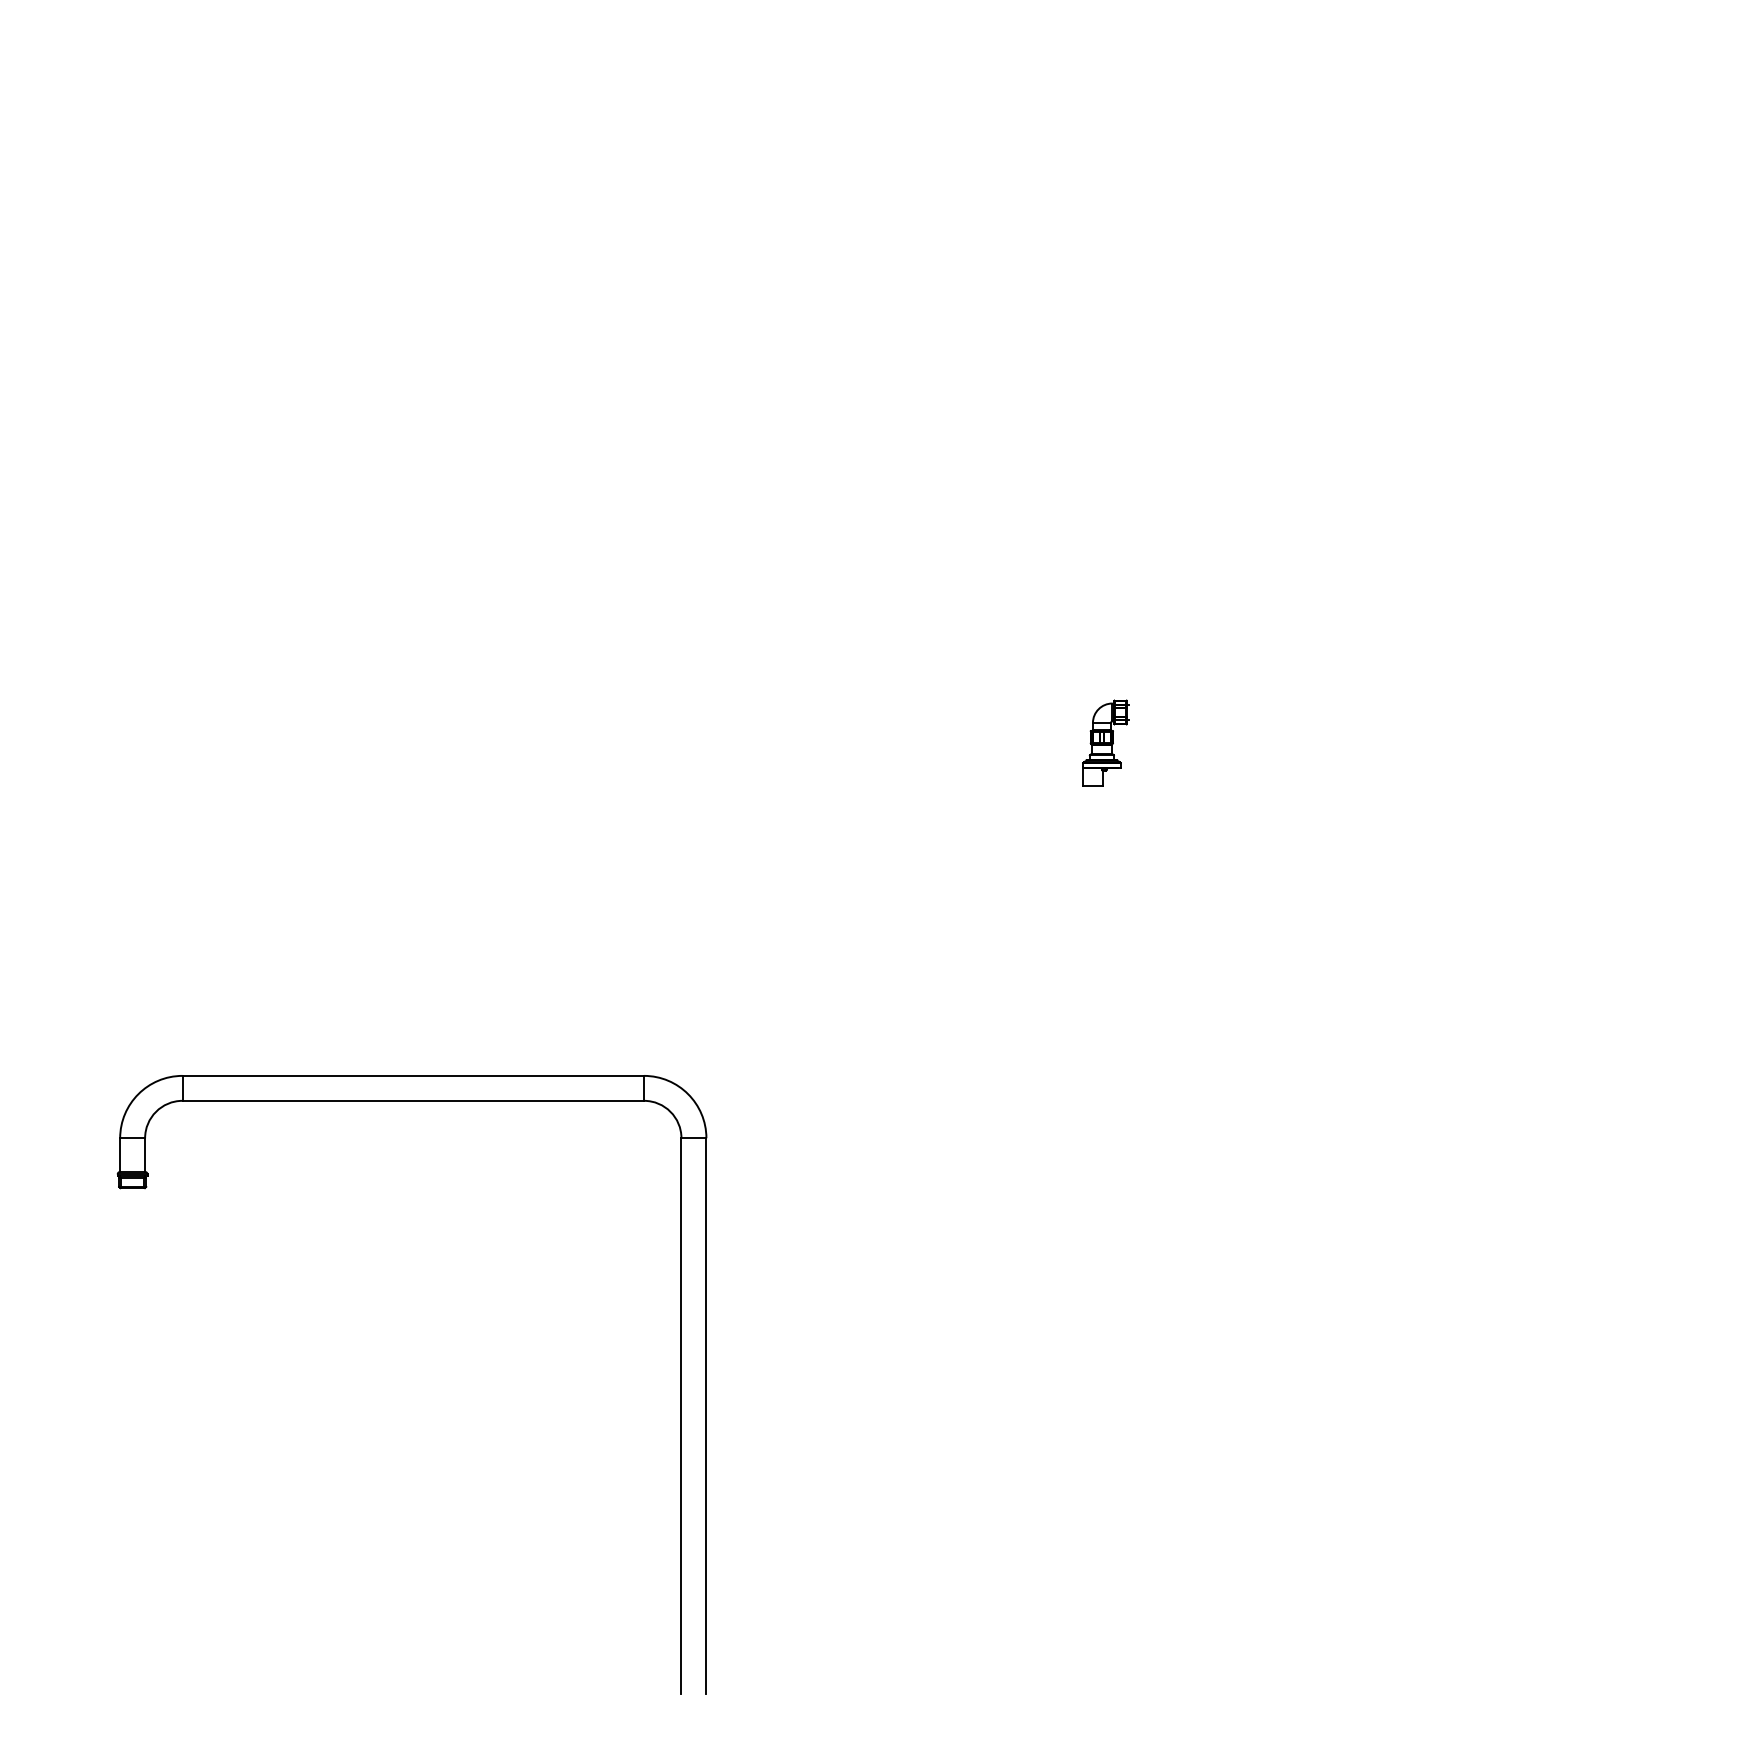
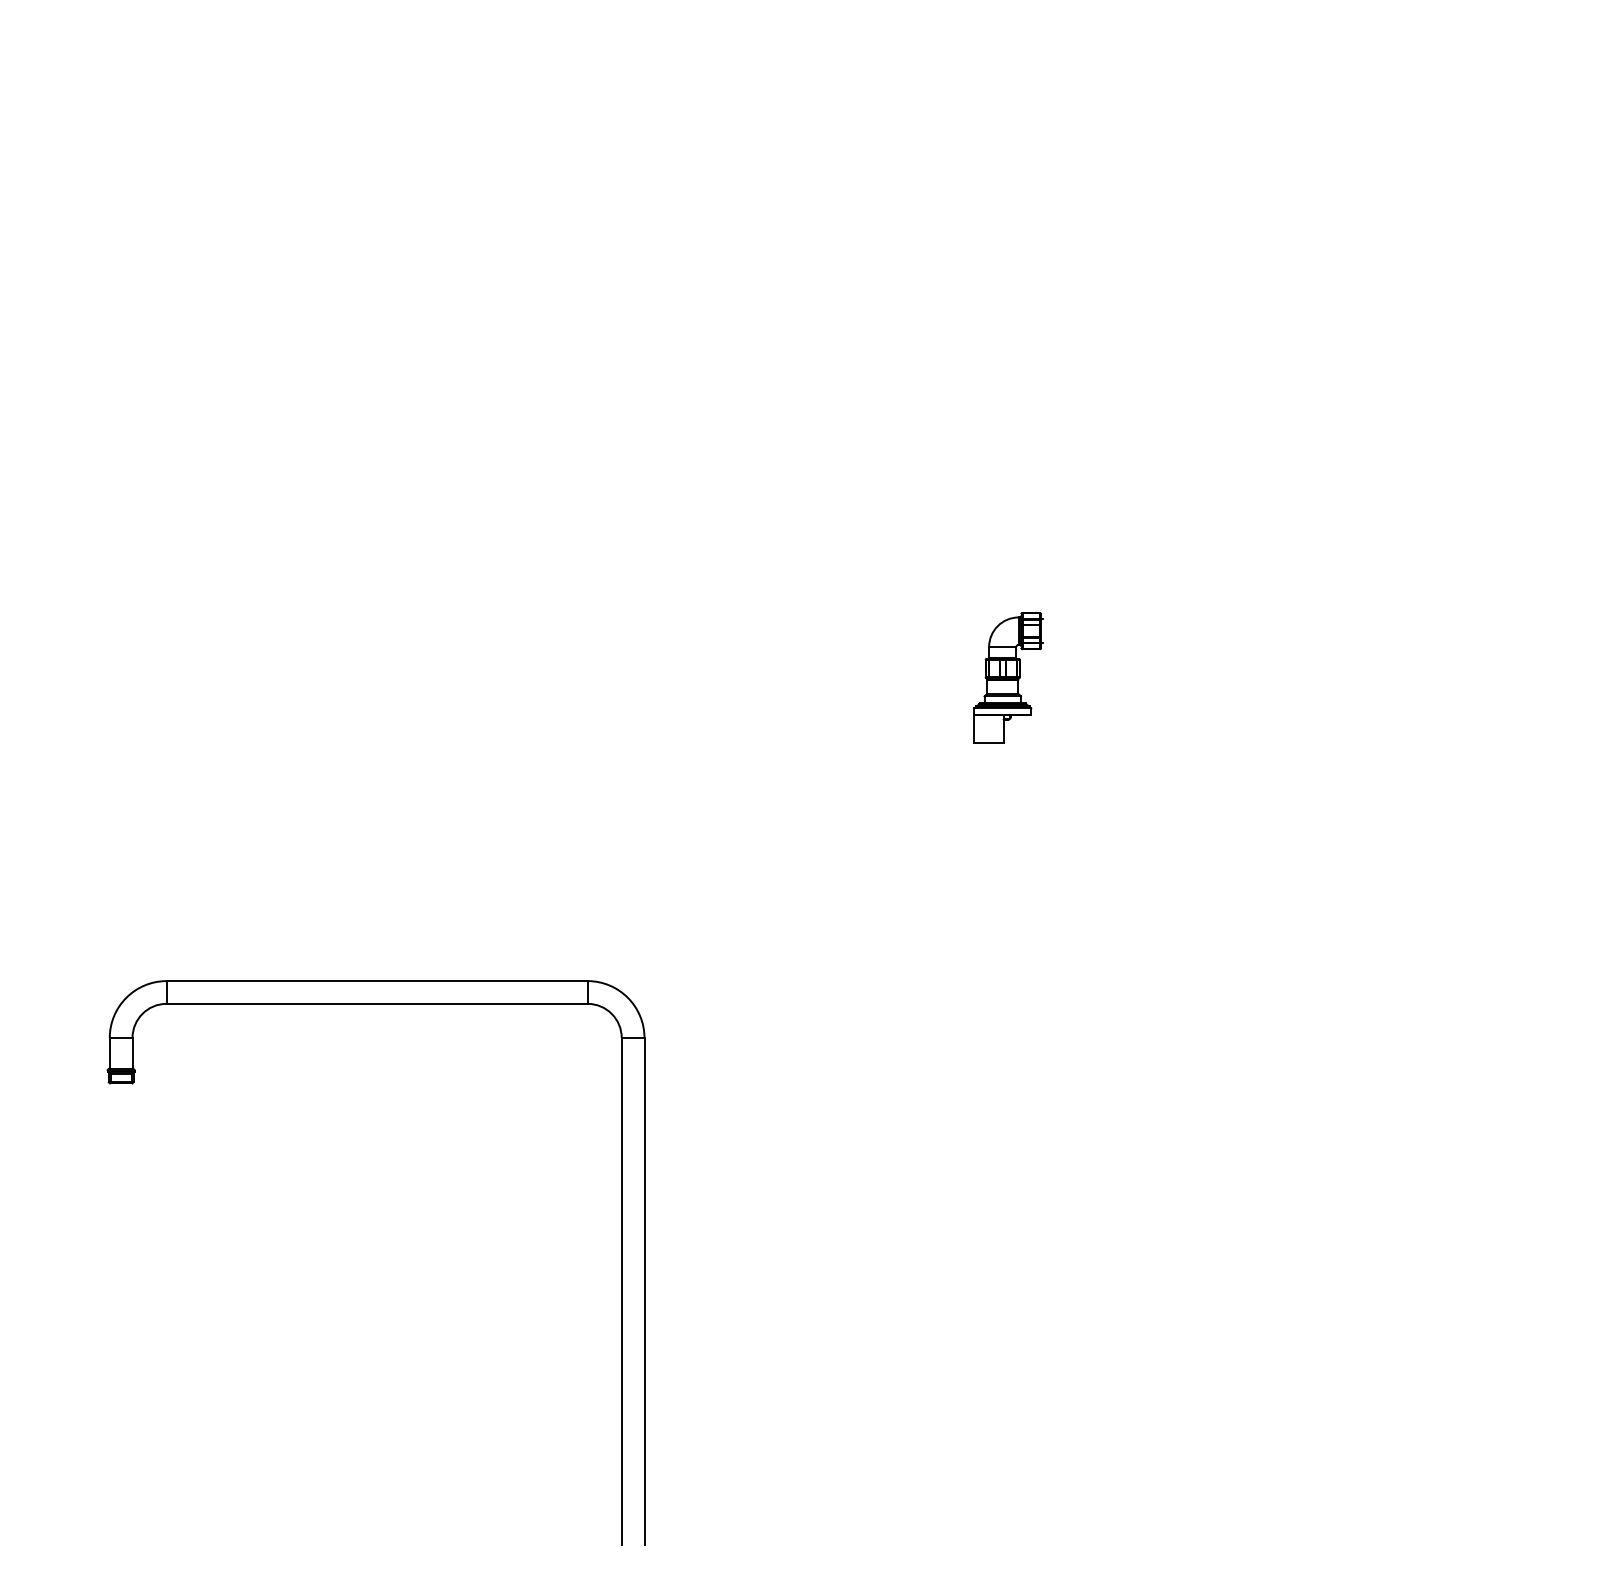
part: (1105, 742) -> (1008, 677), size x1.67

